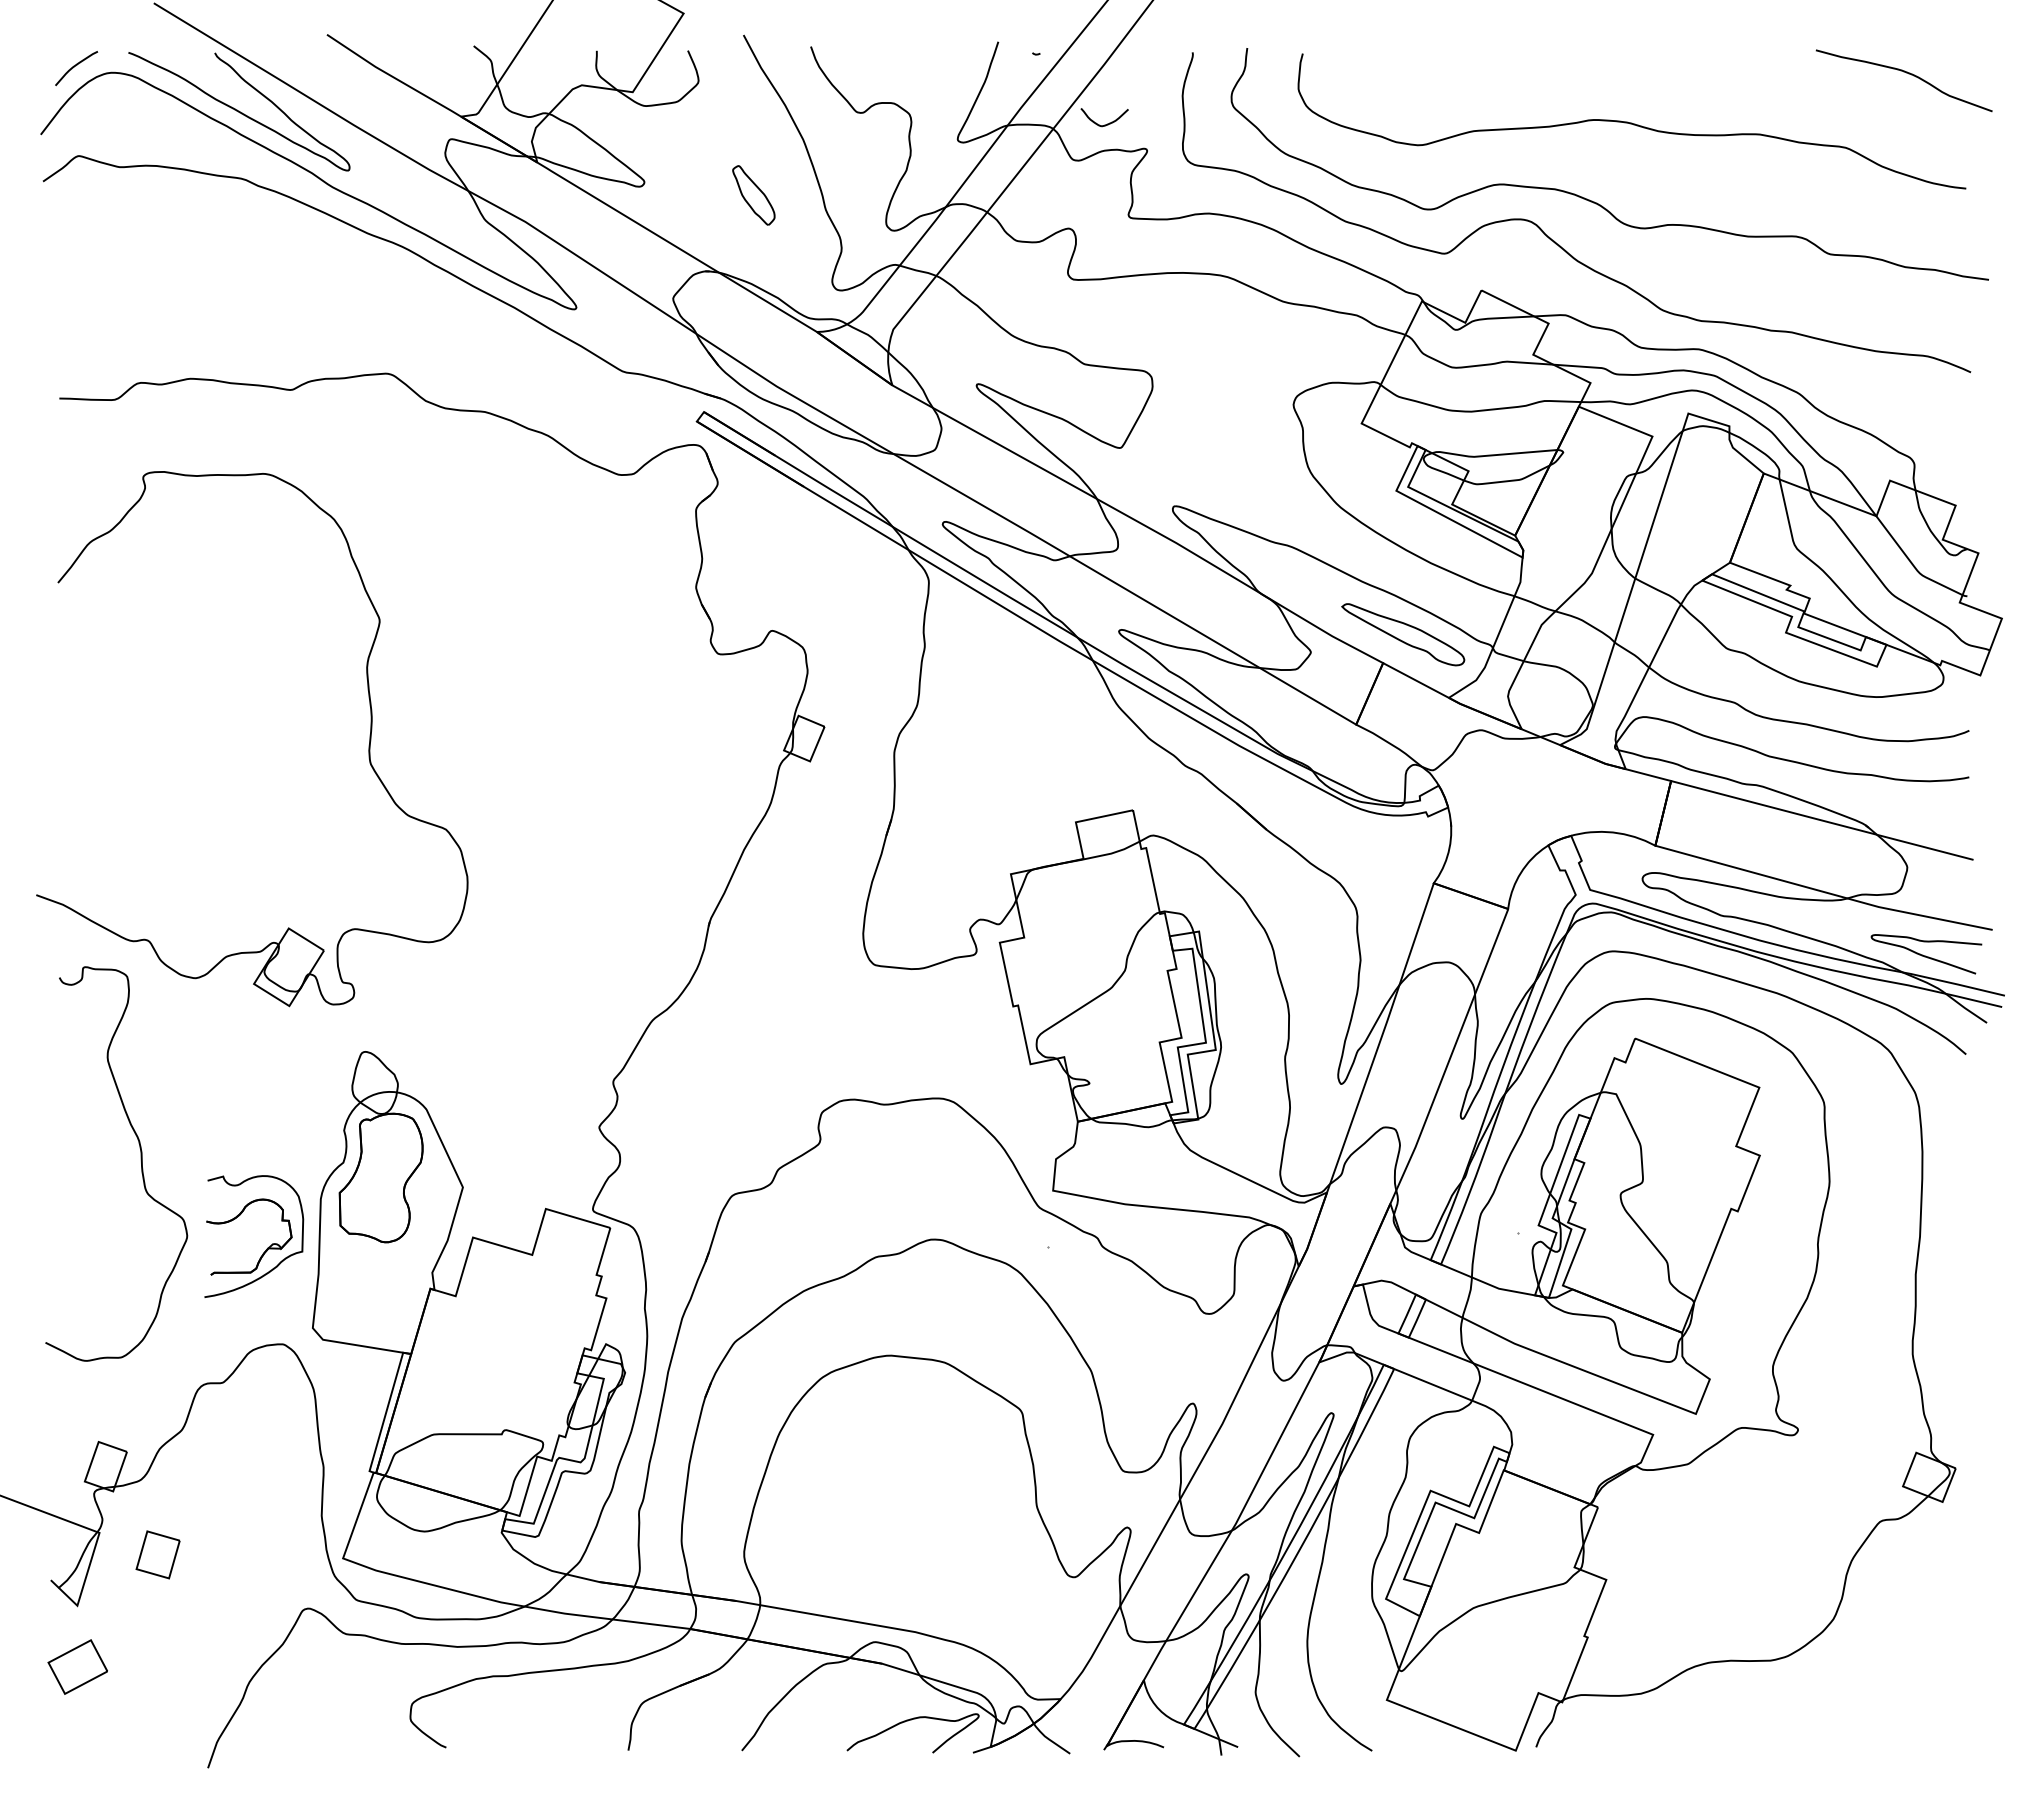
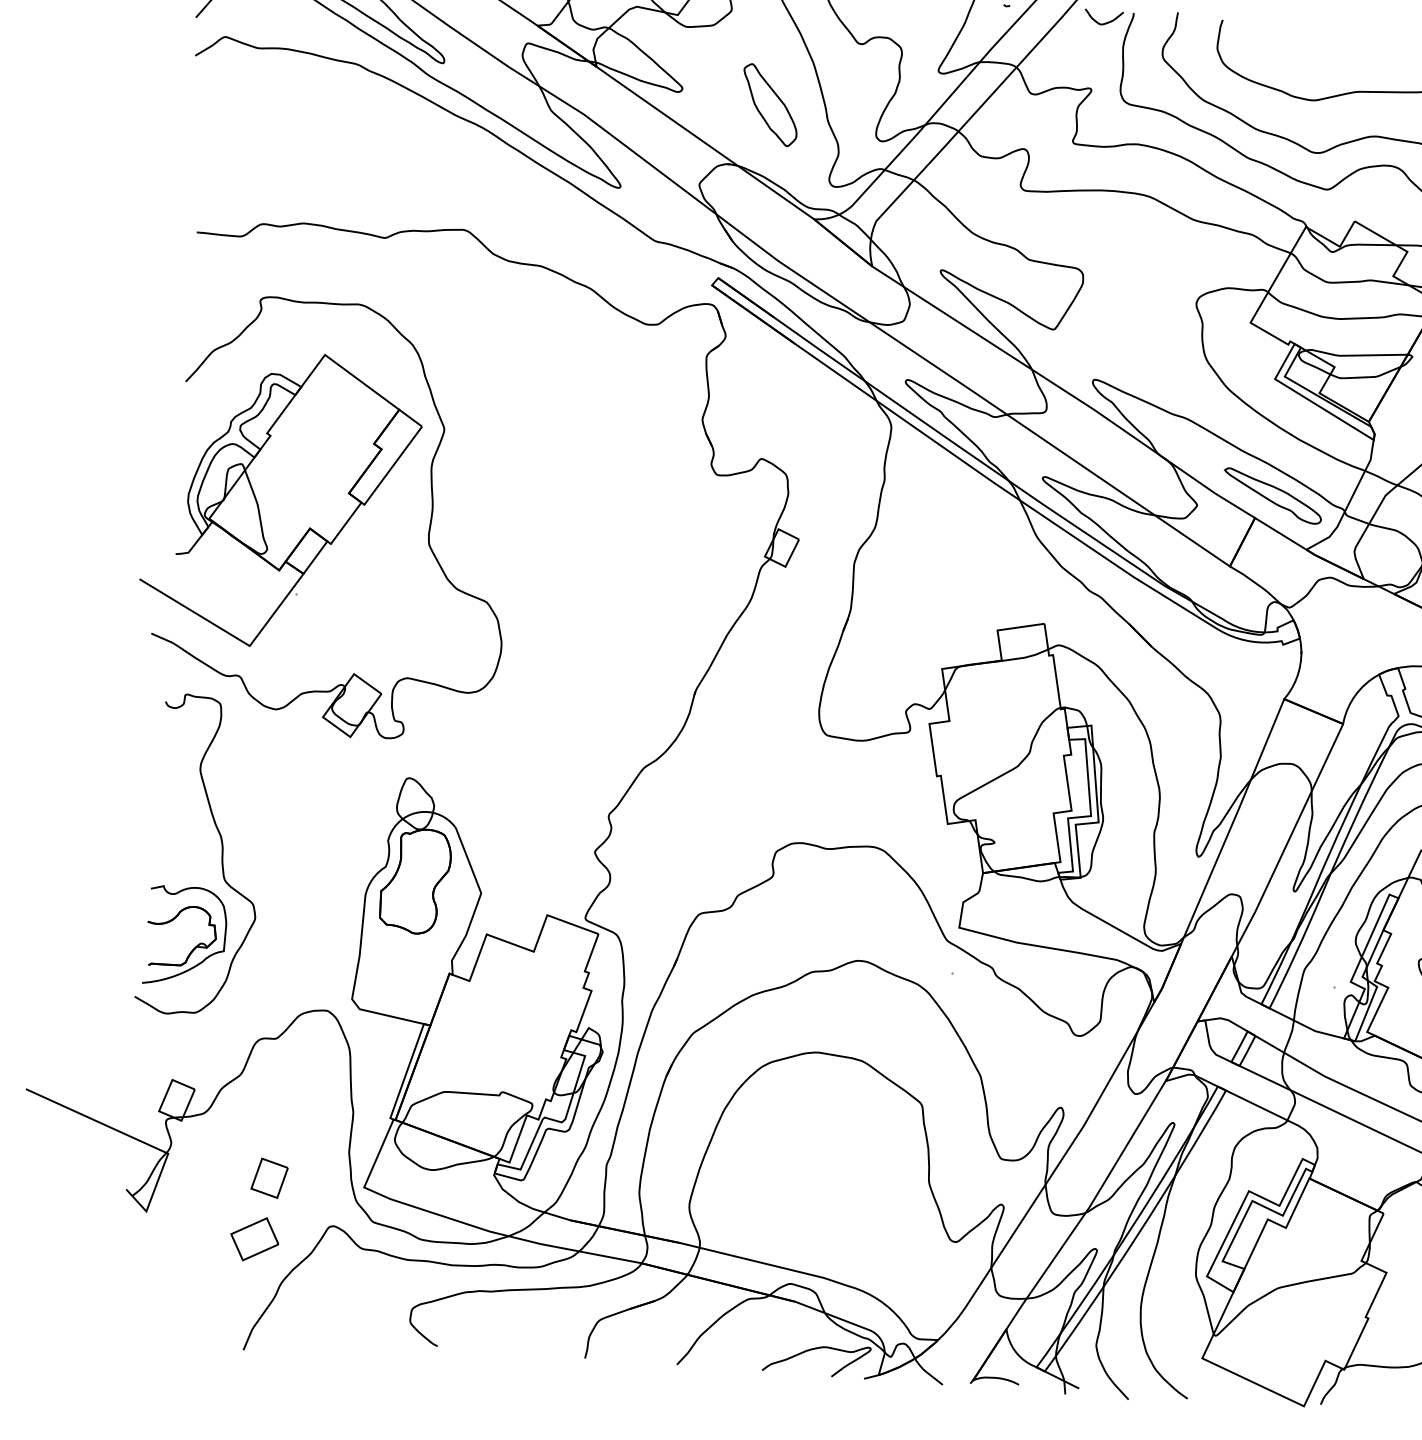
curve: (1107, 123) -> (1105, 22), moved
part: (753, 195) -> (770, 105), size x1.67
part: (184, 720) -> (280, 500), added
part: (266, 1248) -> (194, 946), moved
part: (157, 1554) -> (269, 1177), moved
part: (77, 1666) -> (254, 1238), moved

